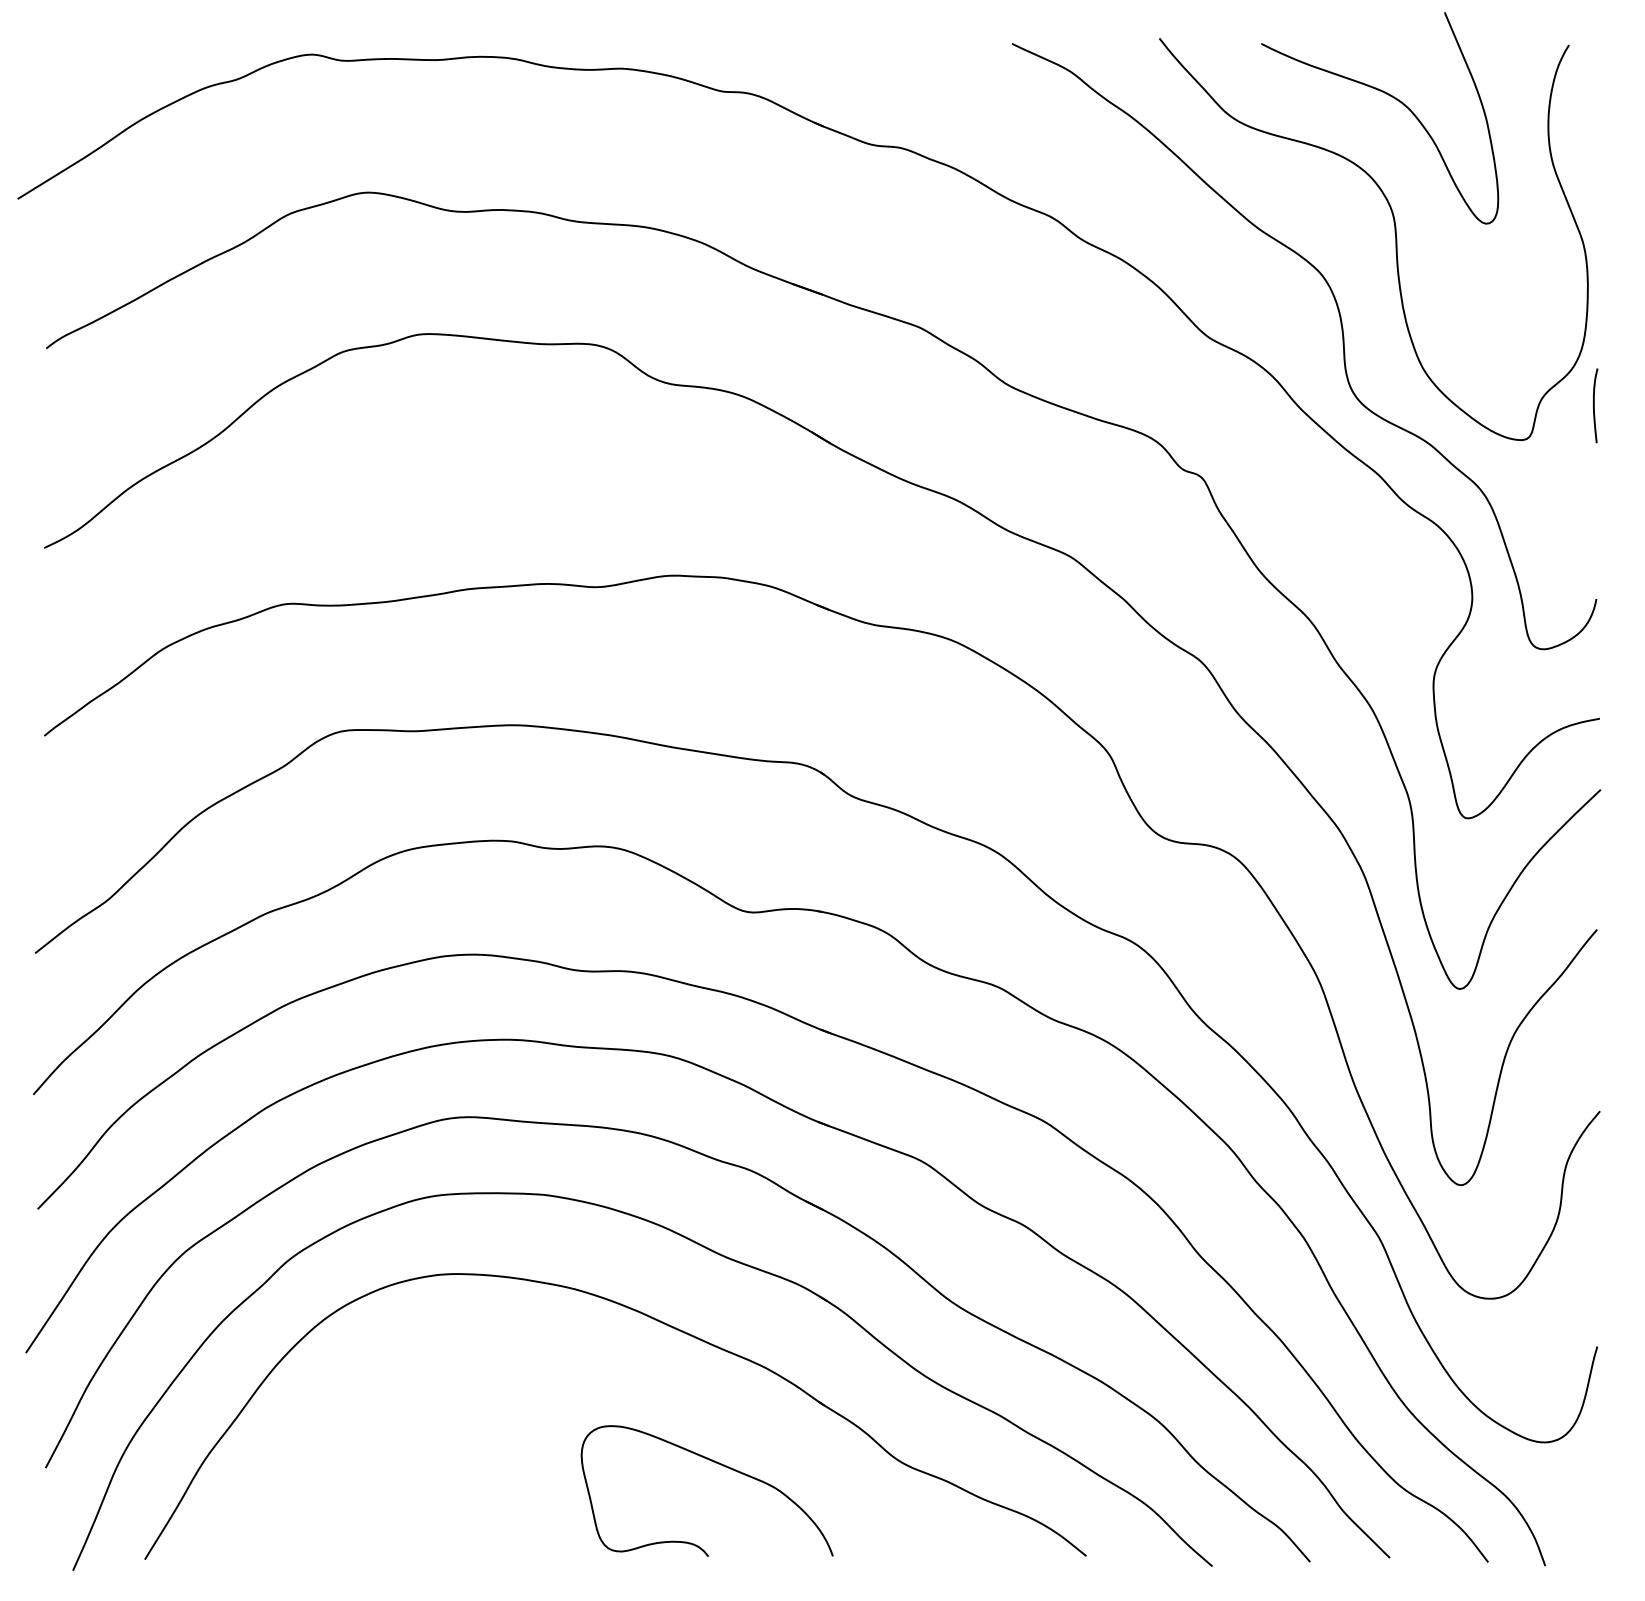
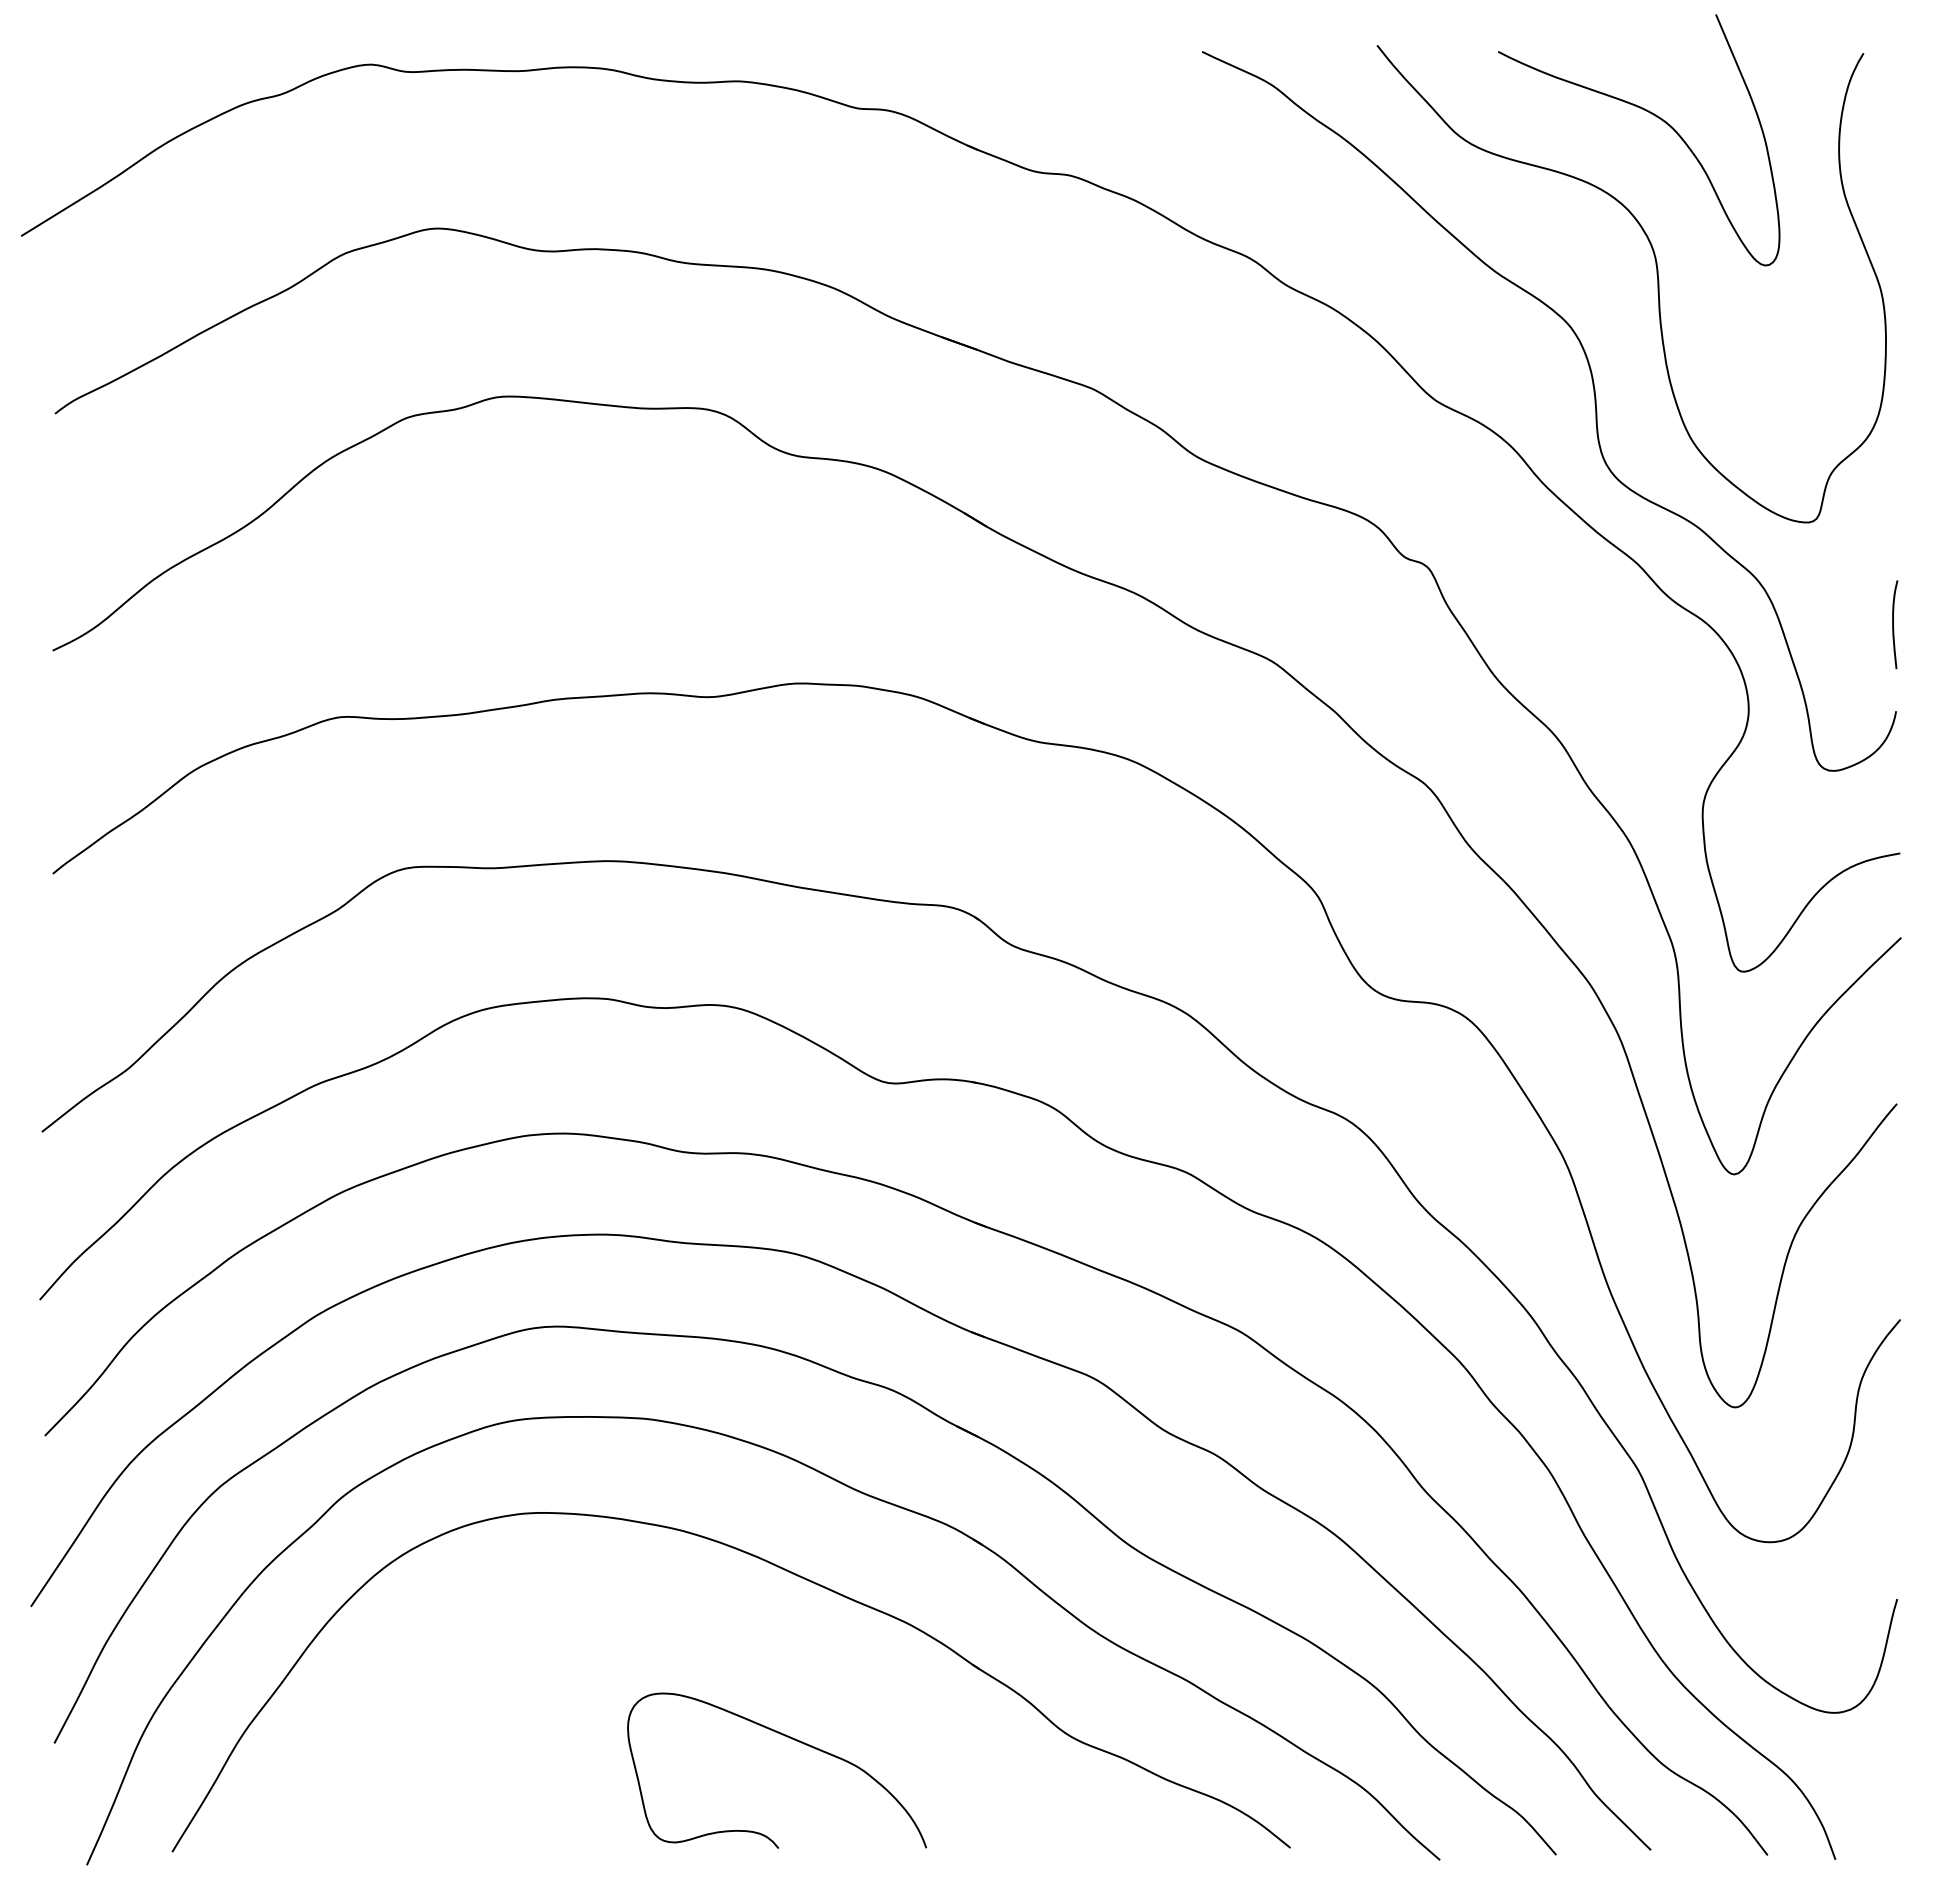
curve: (1594, 405) -> (1893, 624), moved
curve: (717, 1463) -> (789, 1738), moved

